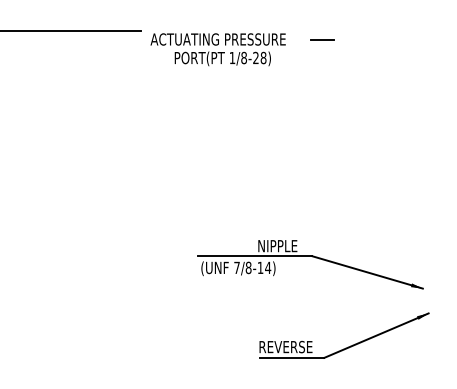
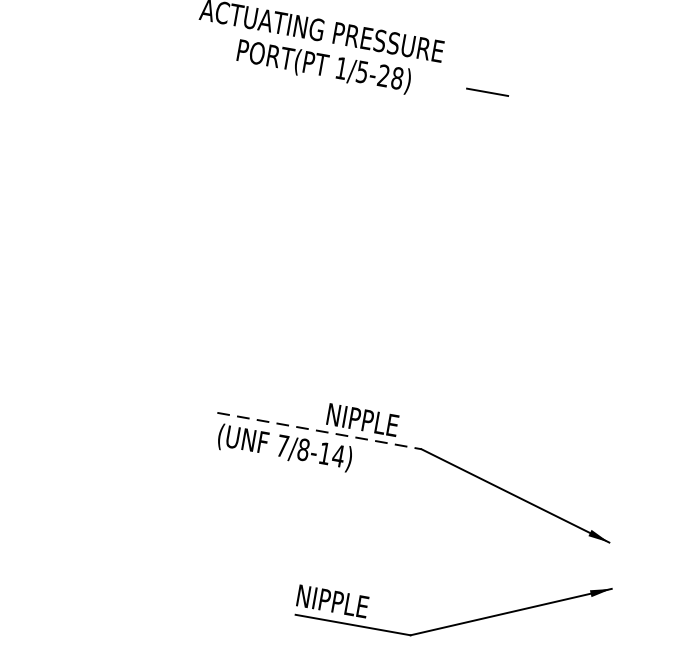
line: (322, 39) -> (487, 91), moved
text: (243, 57) -> (361, 70), 1/8-28) -> 1/5-28)
line: (255, 256) -> (319, 431), solid -> dashed
text: (286, 346) -> (346, 602), REVERSE -> NIPPLE

